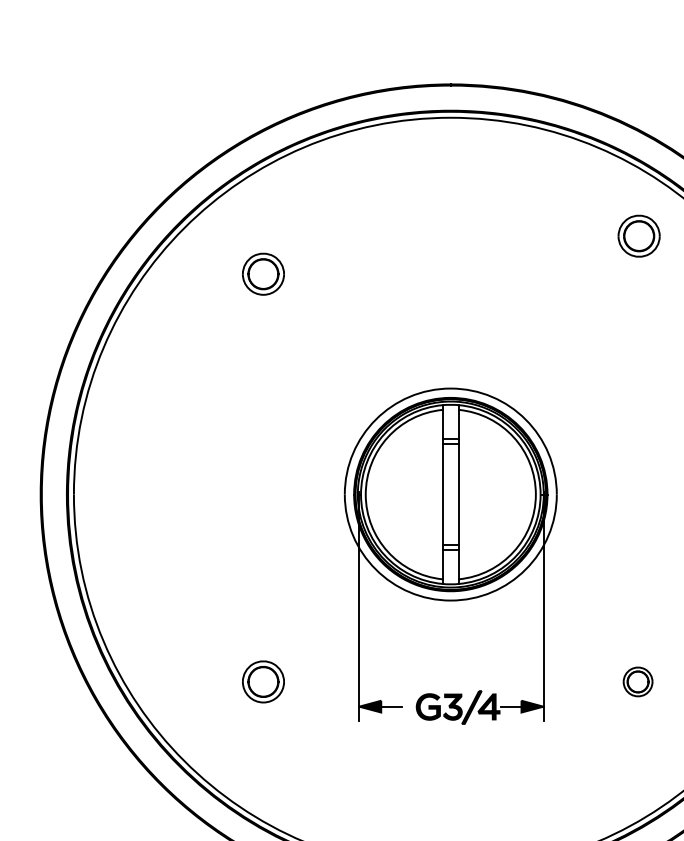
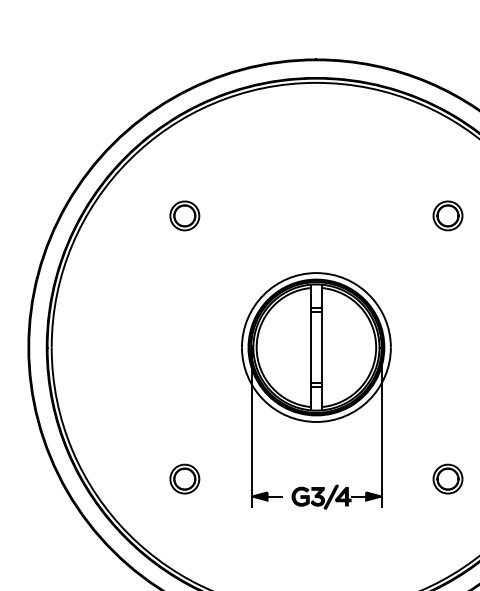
part: (638, 235) -> (447, 215), moved
part: (263, 273) -> (184, 215), moved
part: (637, 681) -> (447, 478), size x1.43

